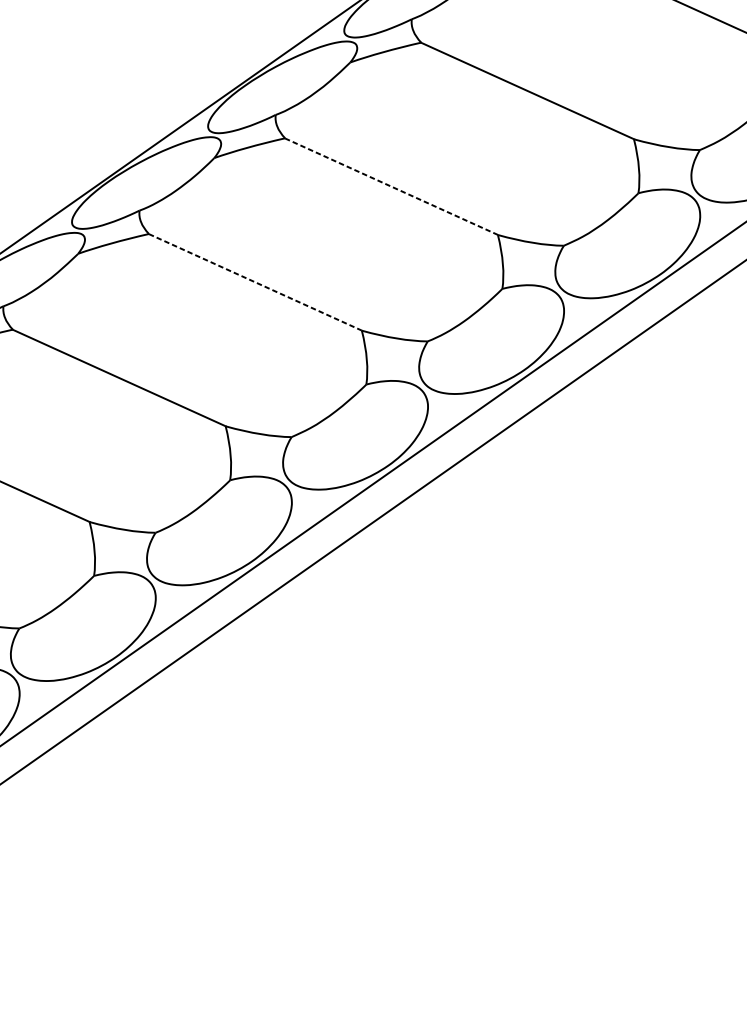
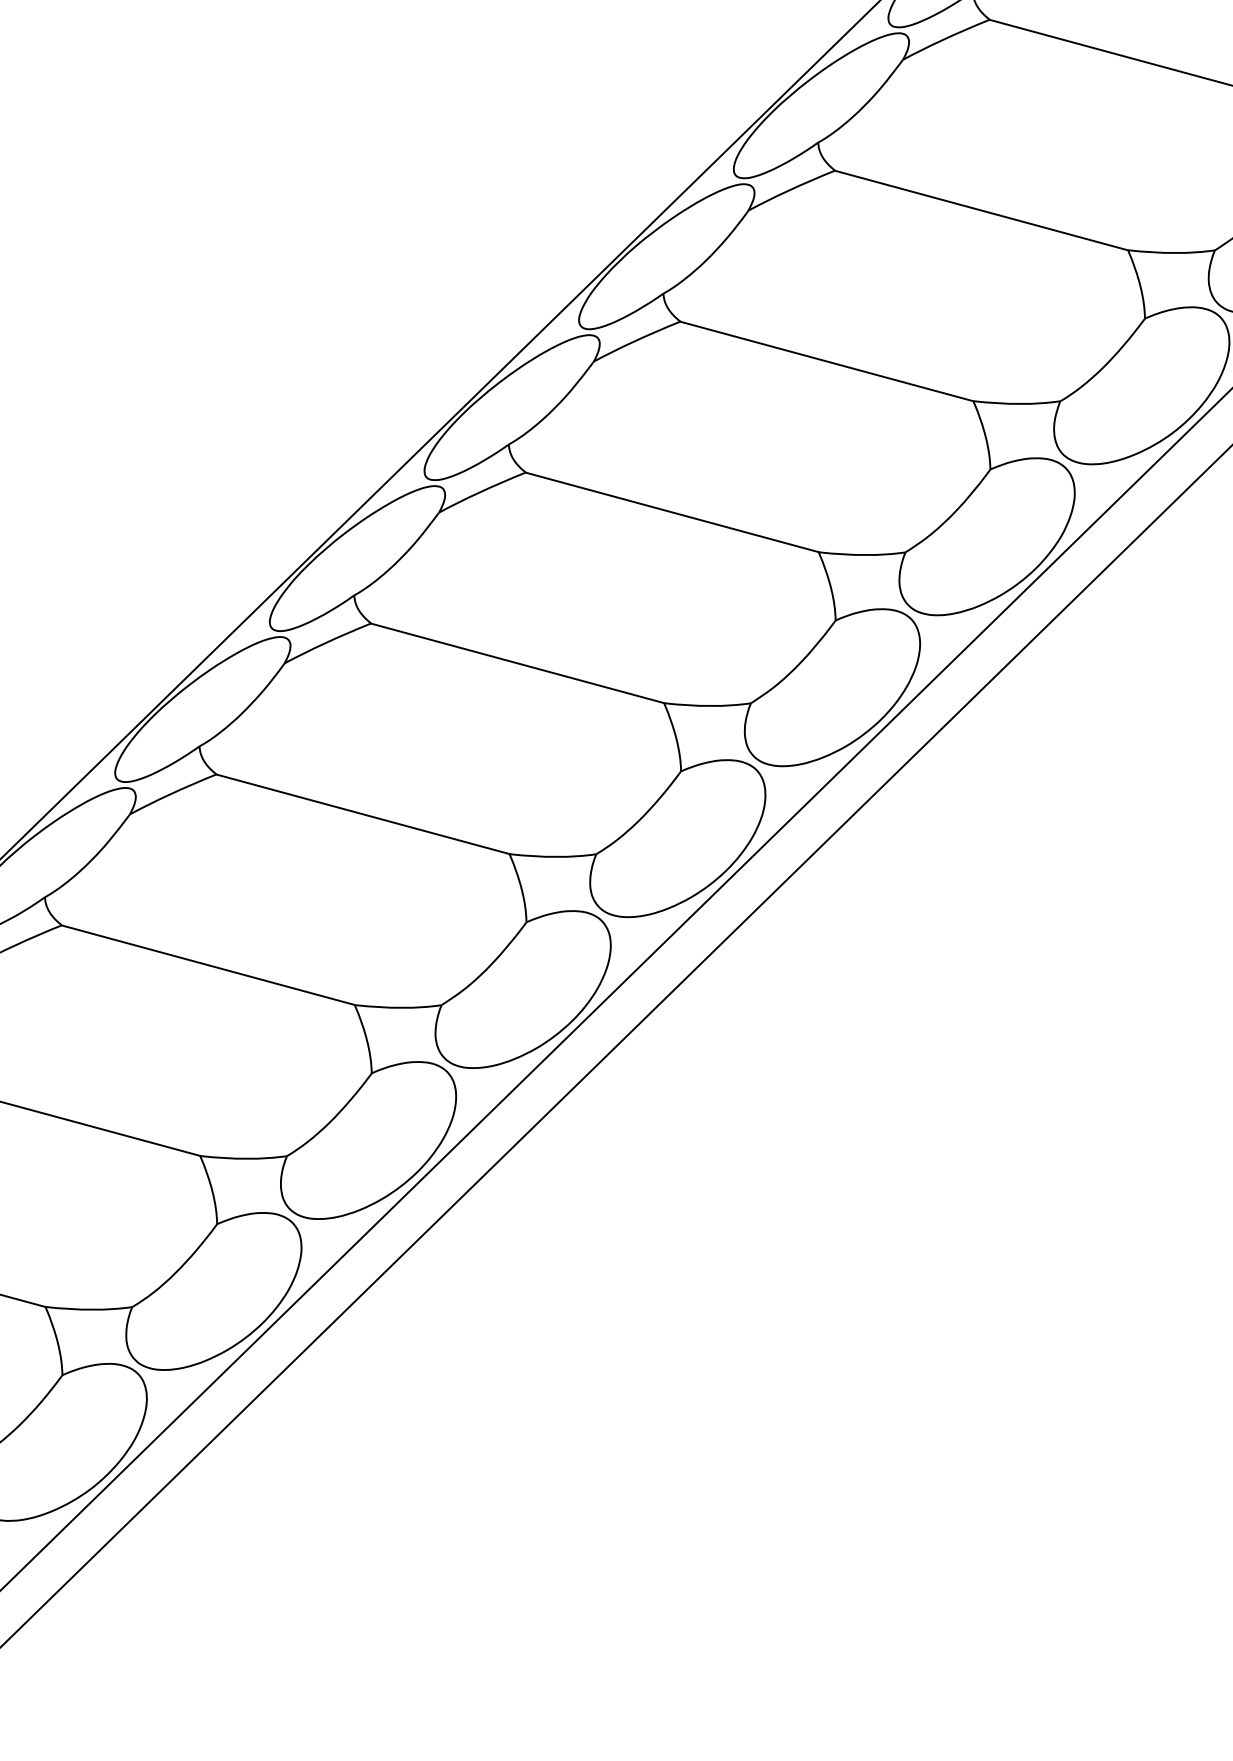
line: (391, 186) -> (517, 663), dashed -> solid
line: (255, 282) -> (363, 814), dashed -> solid

